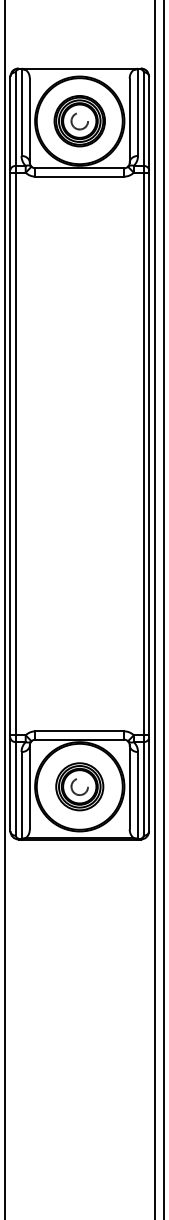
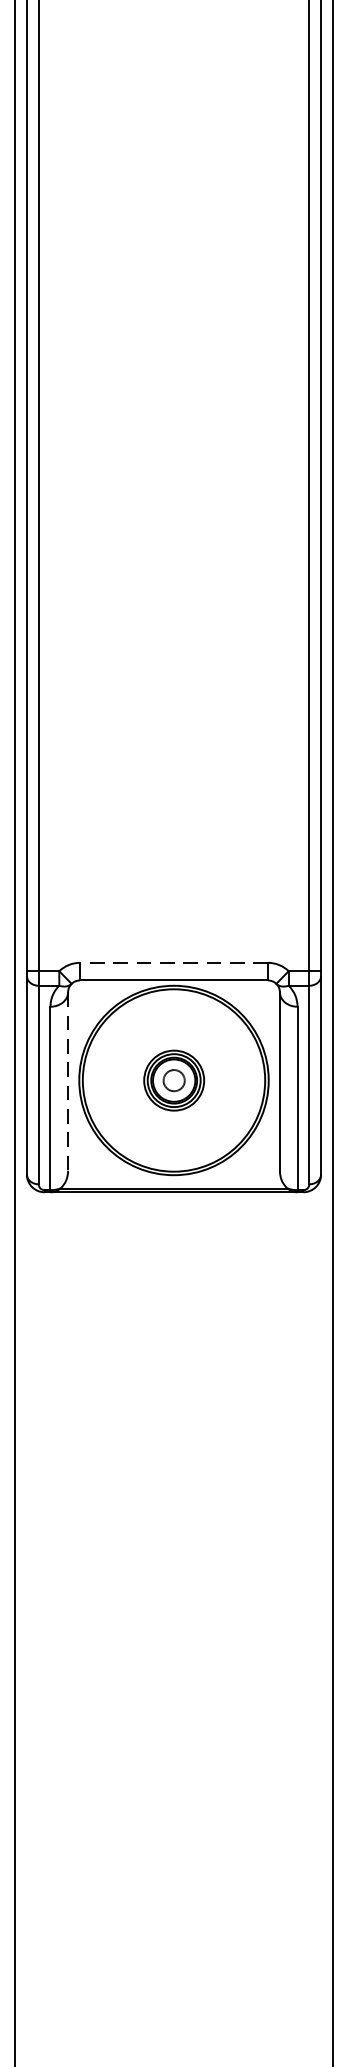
line: (79, 731) -> (173, 963), solid -> dashed
part: (79, 786) -> (173, 1079), size x0.6
line: (29, 787) -> (67, 1081), solid -> dashed

